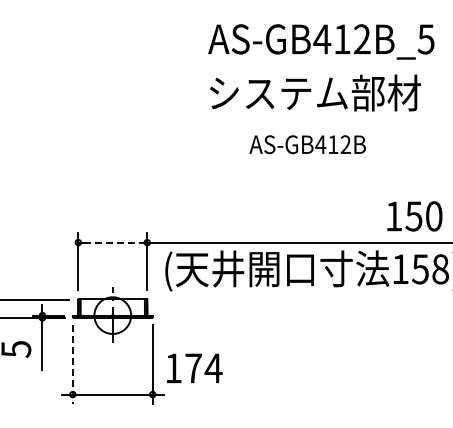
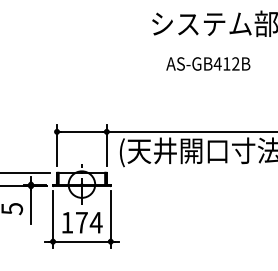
text: (307, 144) -> (208, 63), moved
line: (112, 242) -> (81, 131), dashed -> solid
line: (72, 364) -> (52, 219), dashed -> solid
text: (194, 368) -> (82, 222), moved

